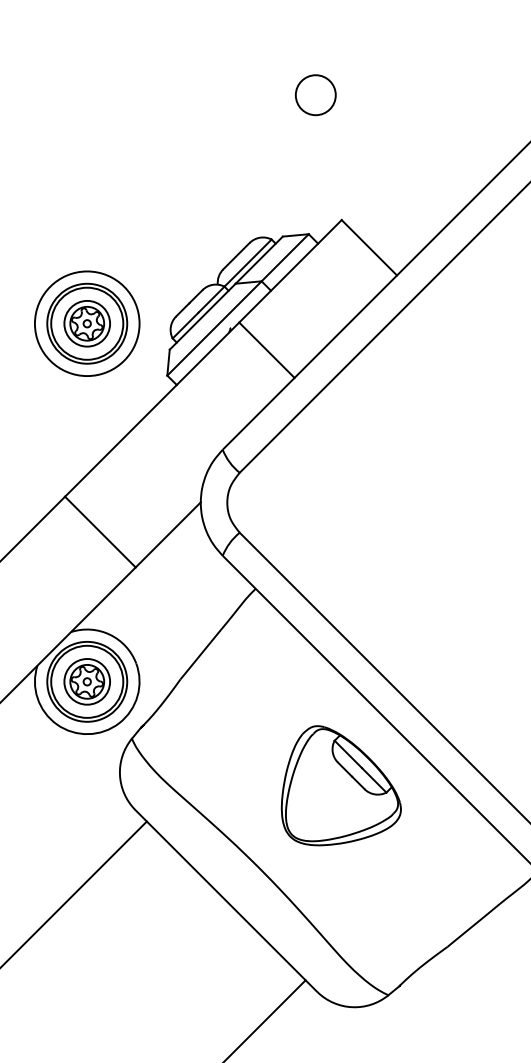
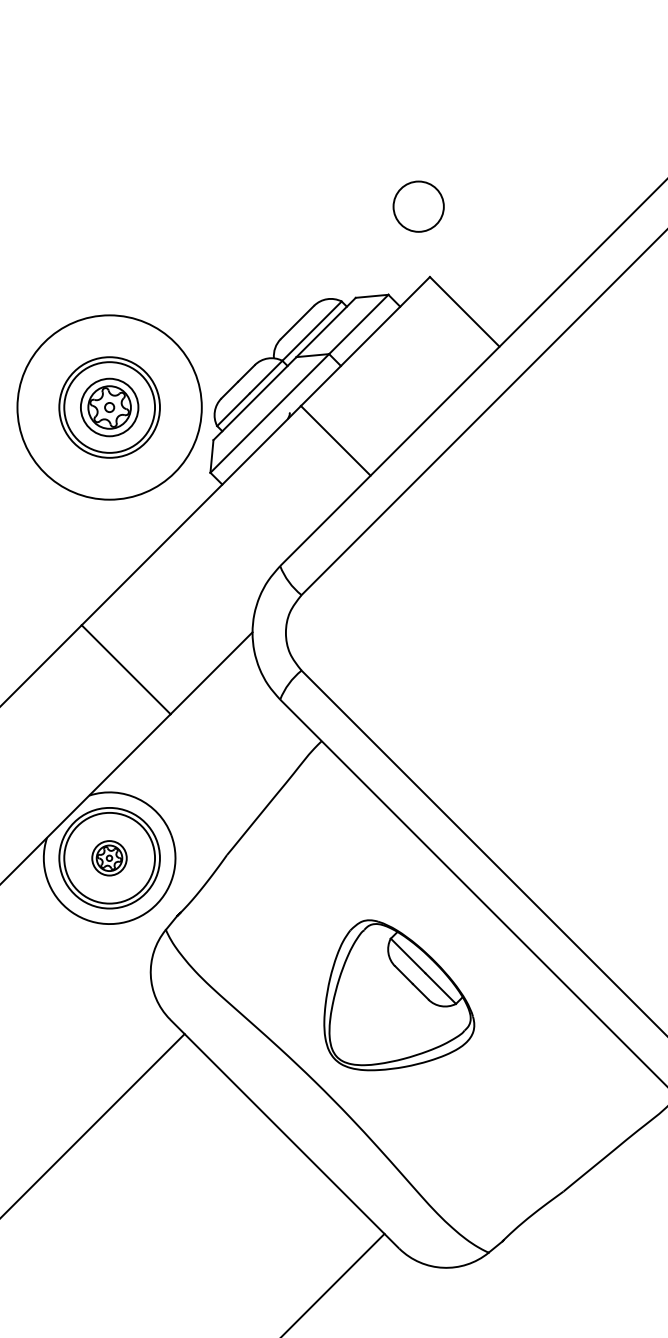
circle: (315, 95) -> (418, 207), moved
circle: (86, 323) -> (108, 407), size x1.4
part: (86, 681) -> (108, 857), size x0.6
part: (340, 785) -> (398, 995), moved

